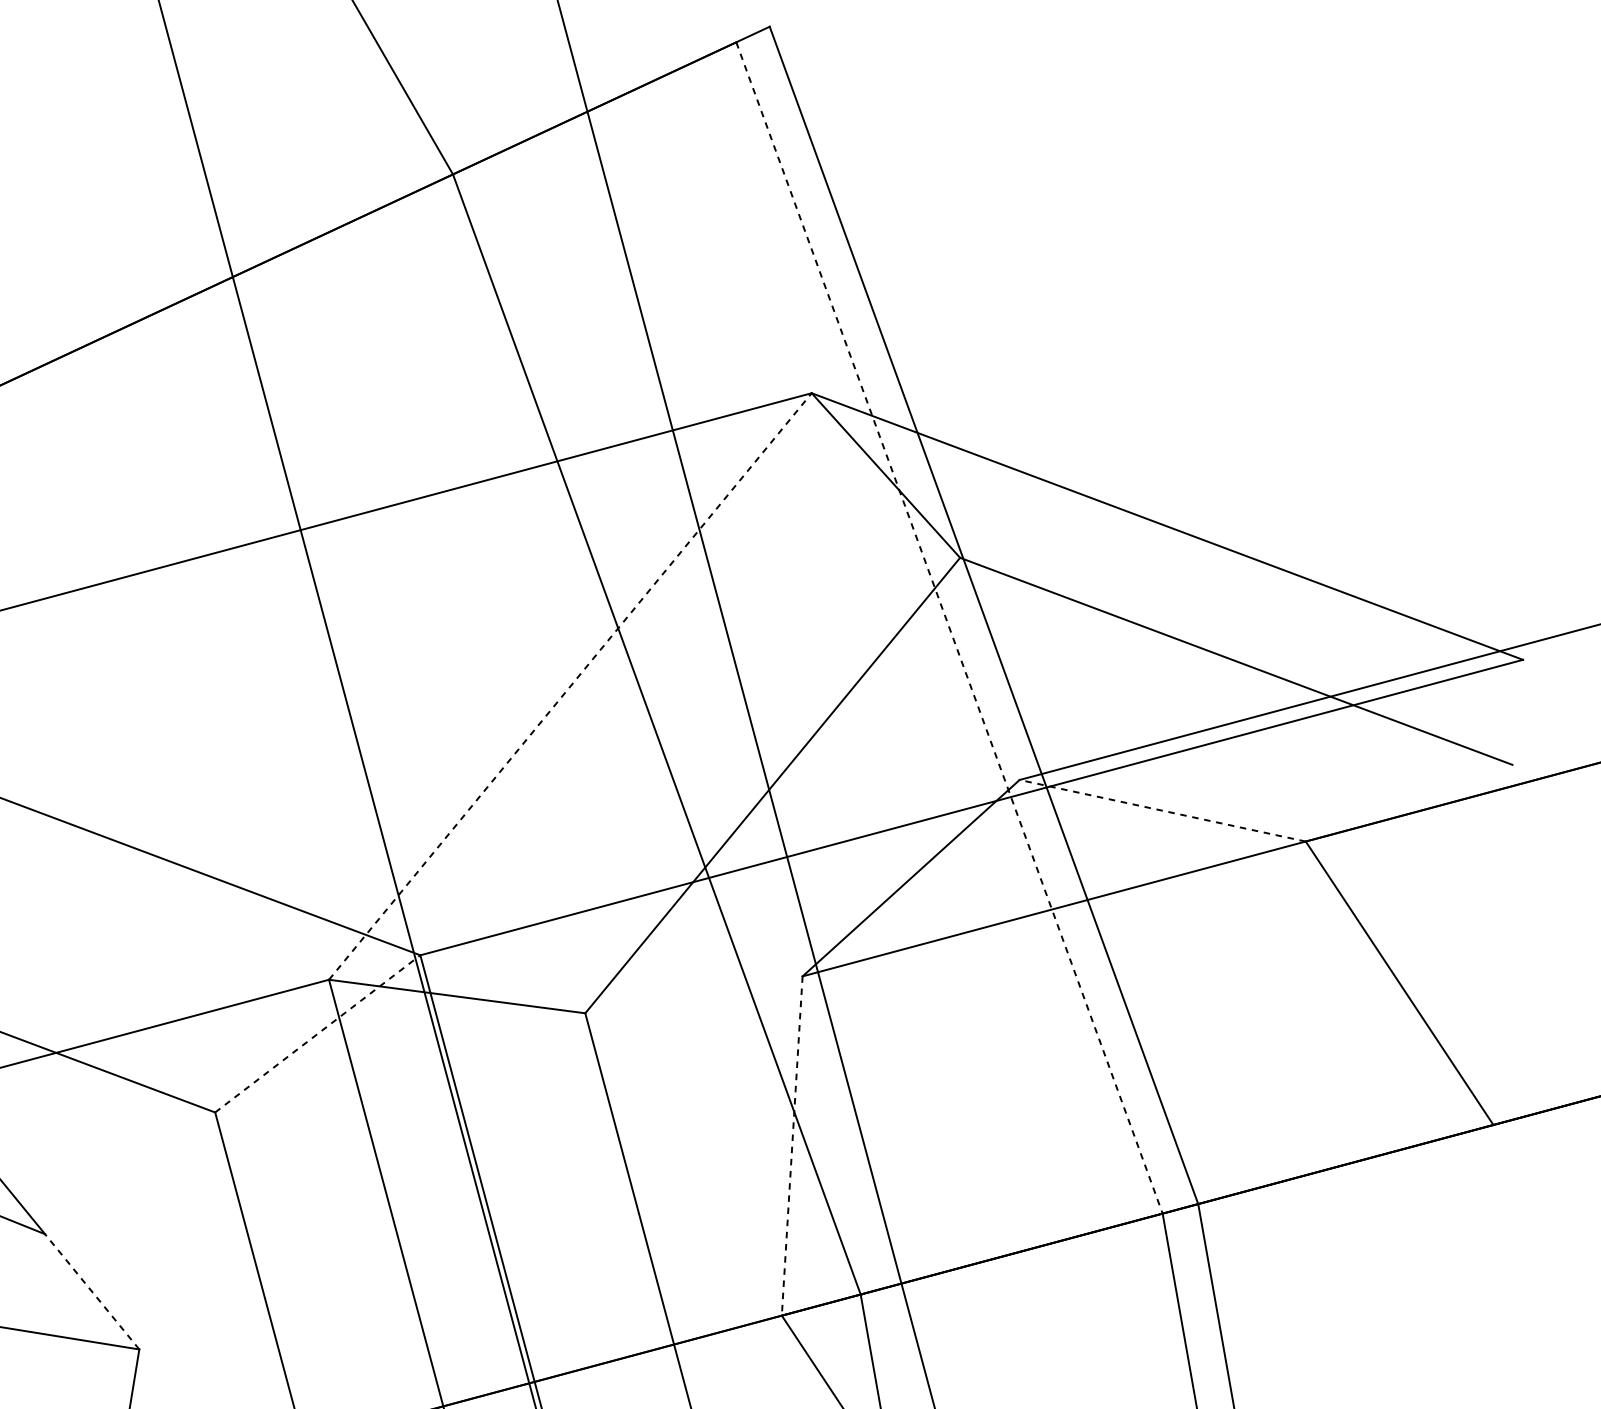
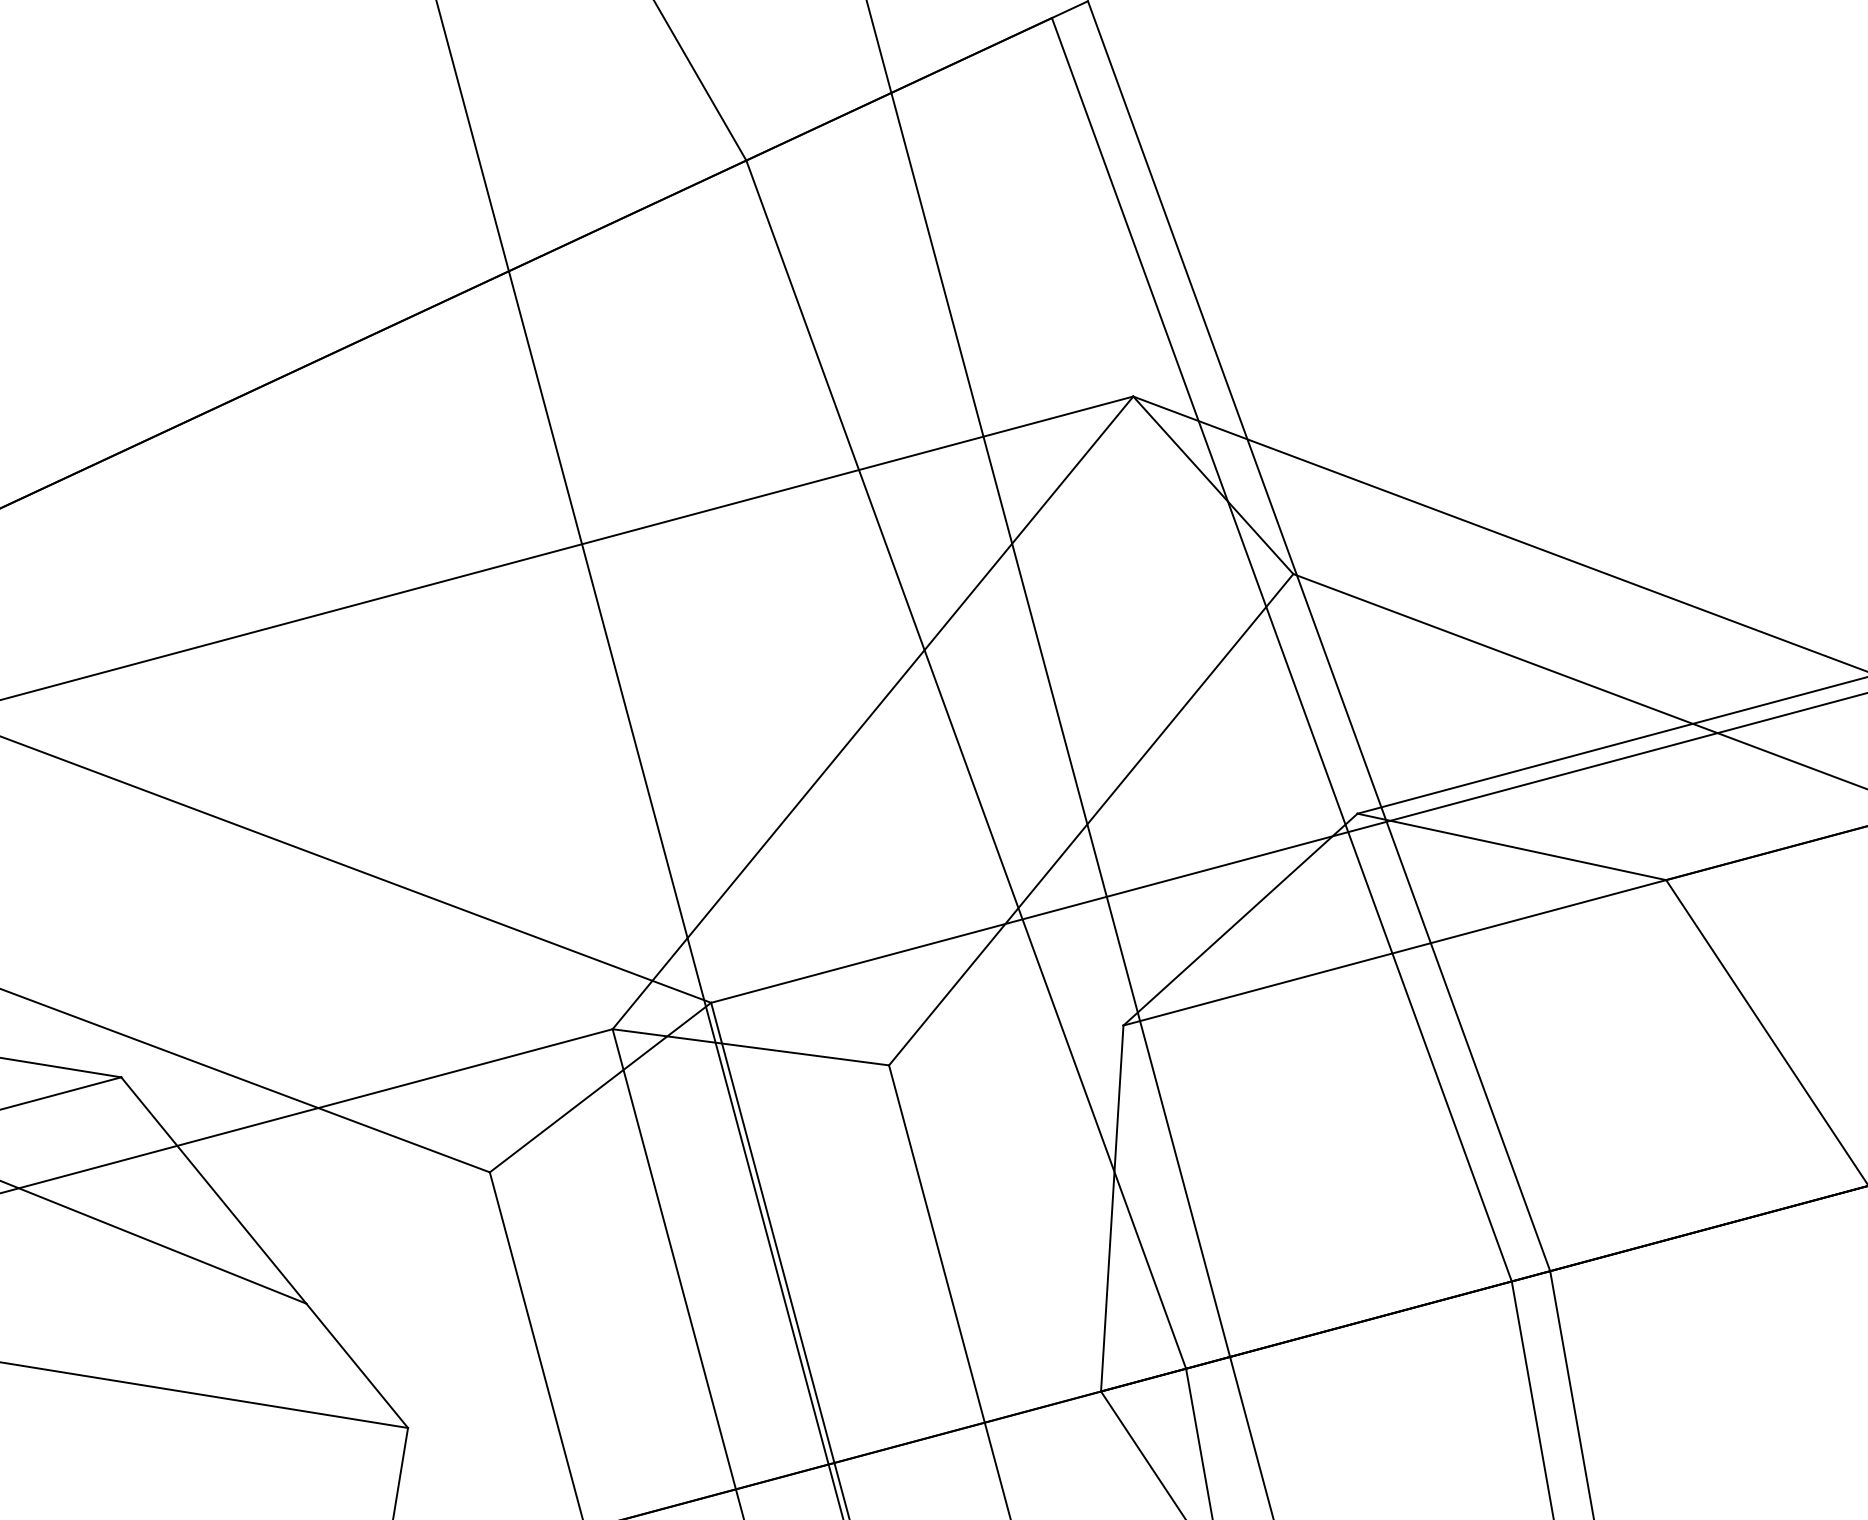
line: (950, 628) -> (1282, 650), dashed -> solid
line: (569, 686) -> (872, 712), dashed -> solid
line: (1162, 810) -> (1511, 846), dashed -> solid
line: (317, 1033) -> (600, 1087), dashed -> solid
line: (792, 1146) -> (1112, 1209), dashed -> solid
line: (91, 1291) -> (356, 1365), dashed -> solid

